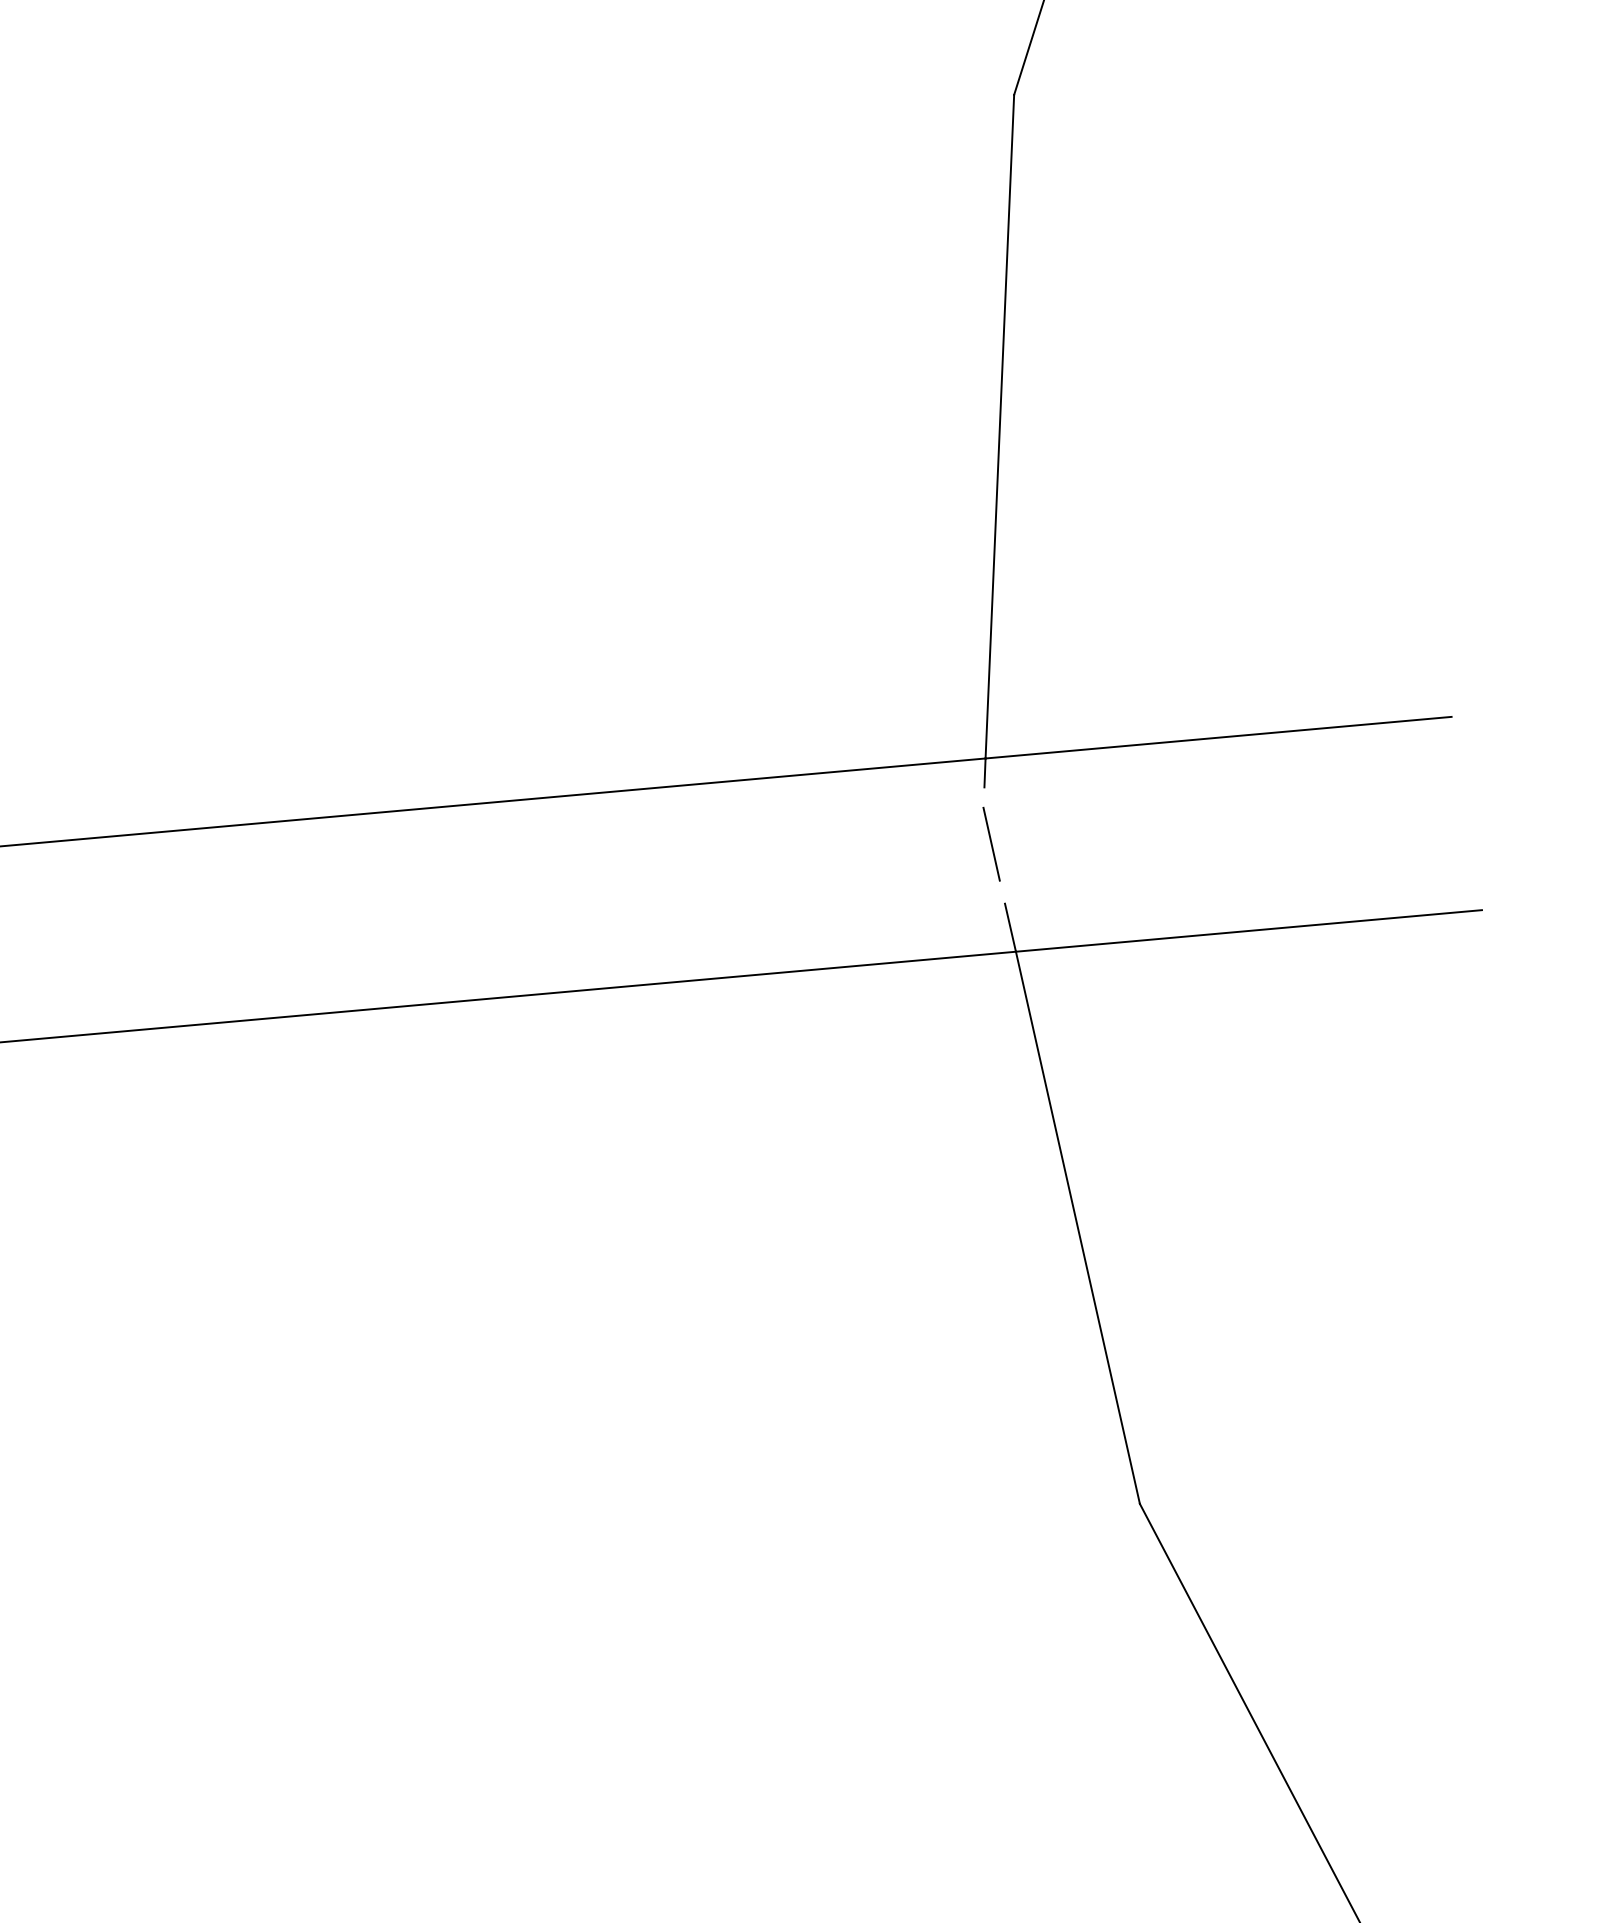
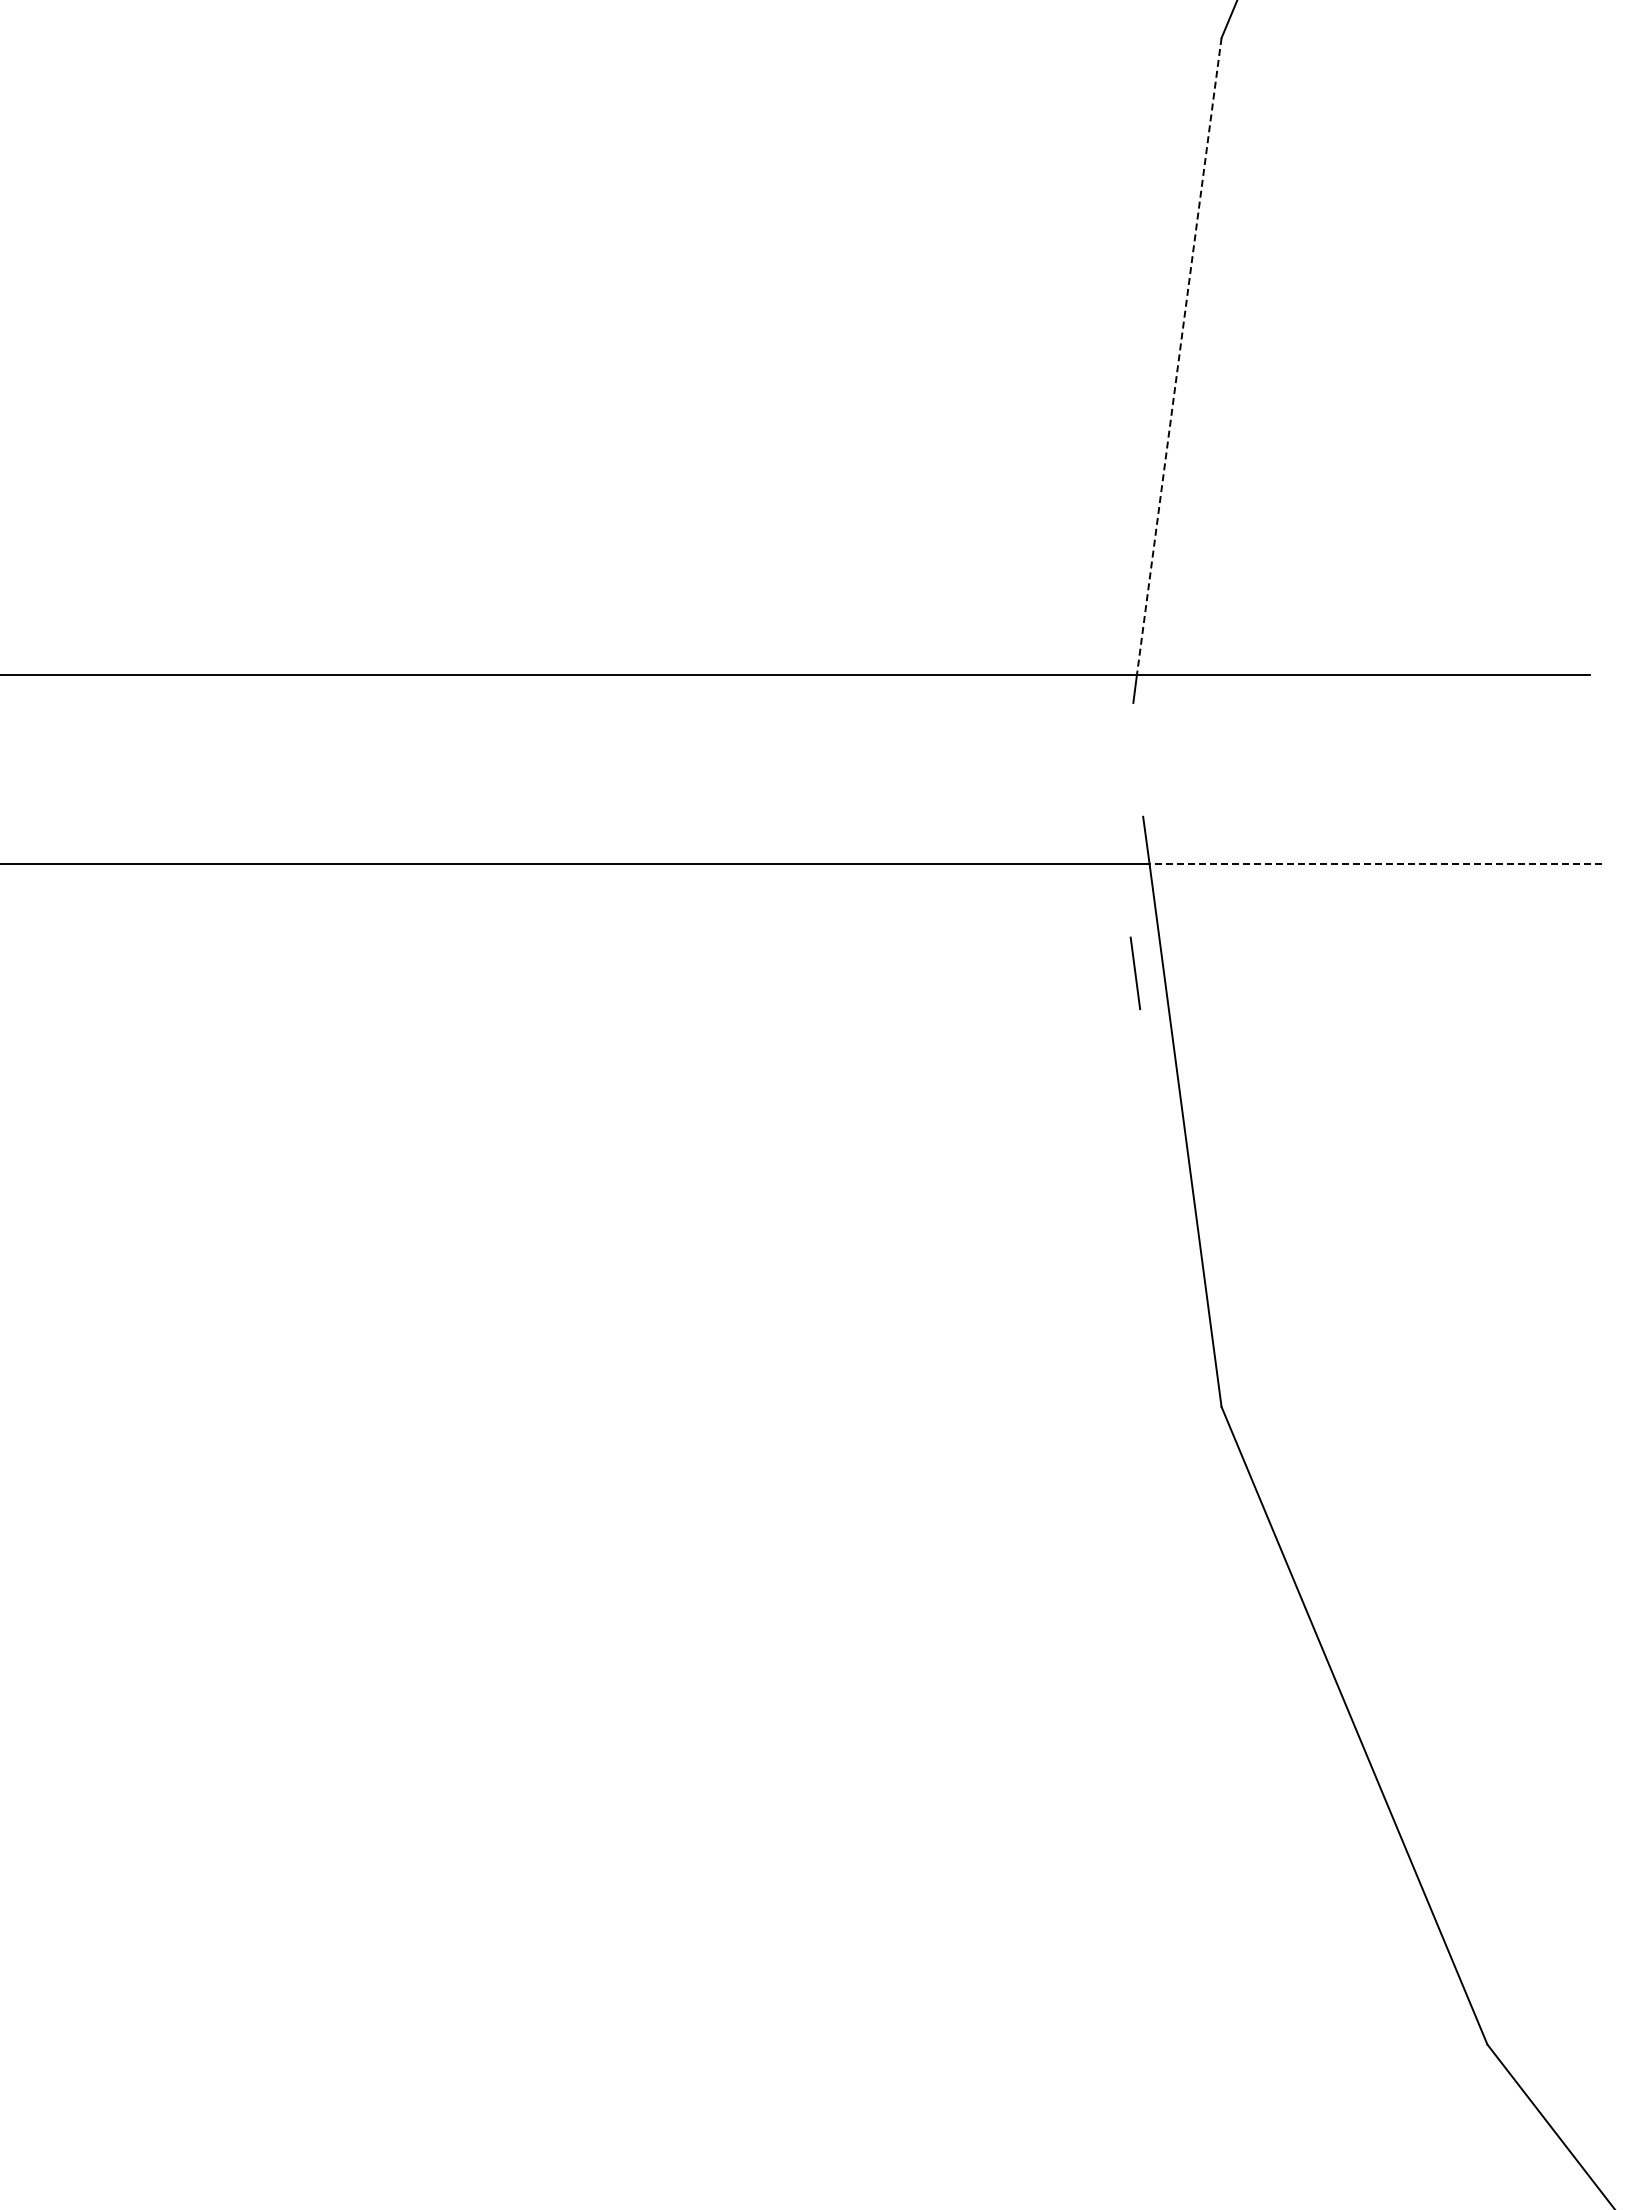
line: (1000, 427) -> (1179, 357), solid -> dashed
line: (991, 844) -> (1135, 973), moved
line: (1248, 931) -> (1375, 864), solid -> dashed

